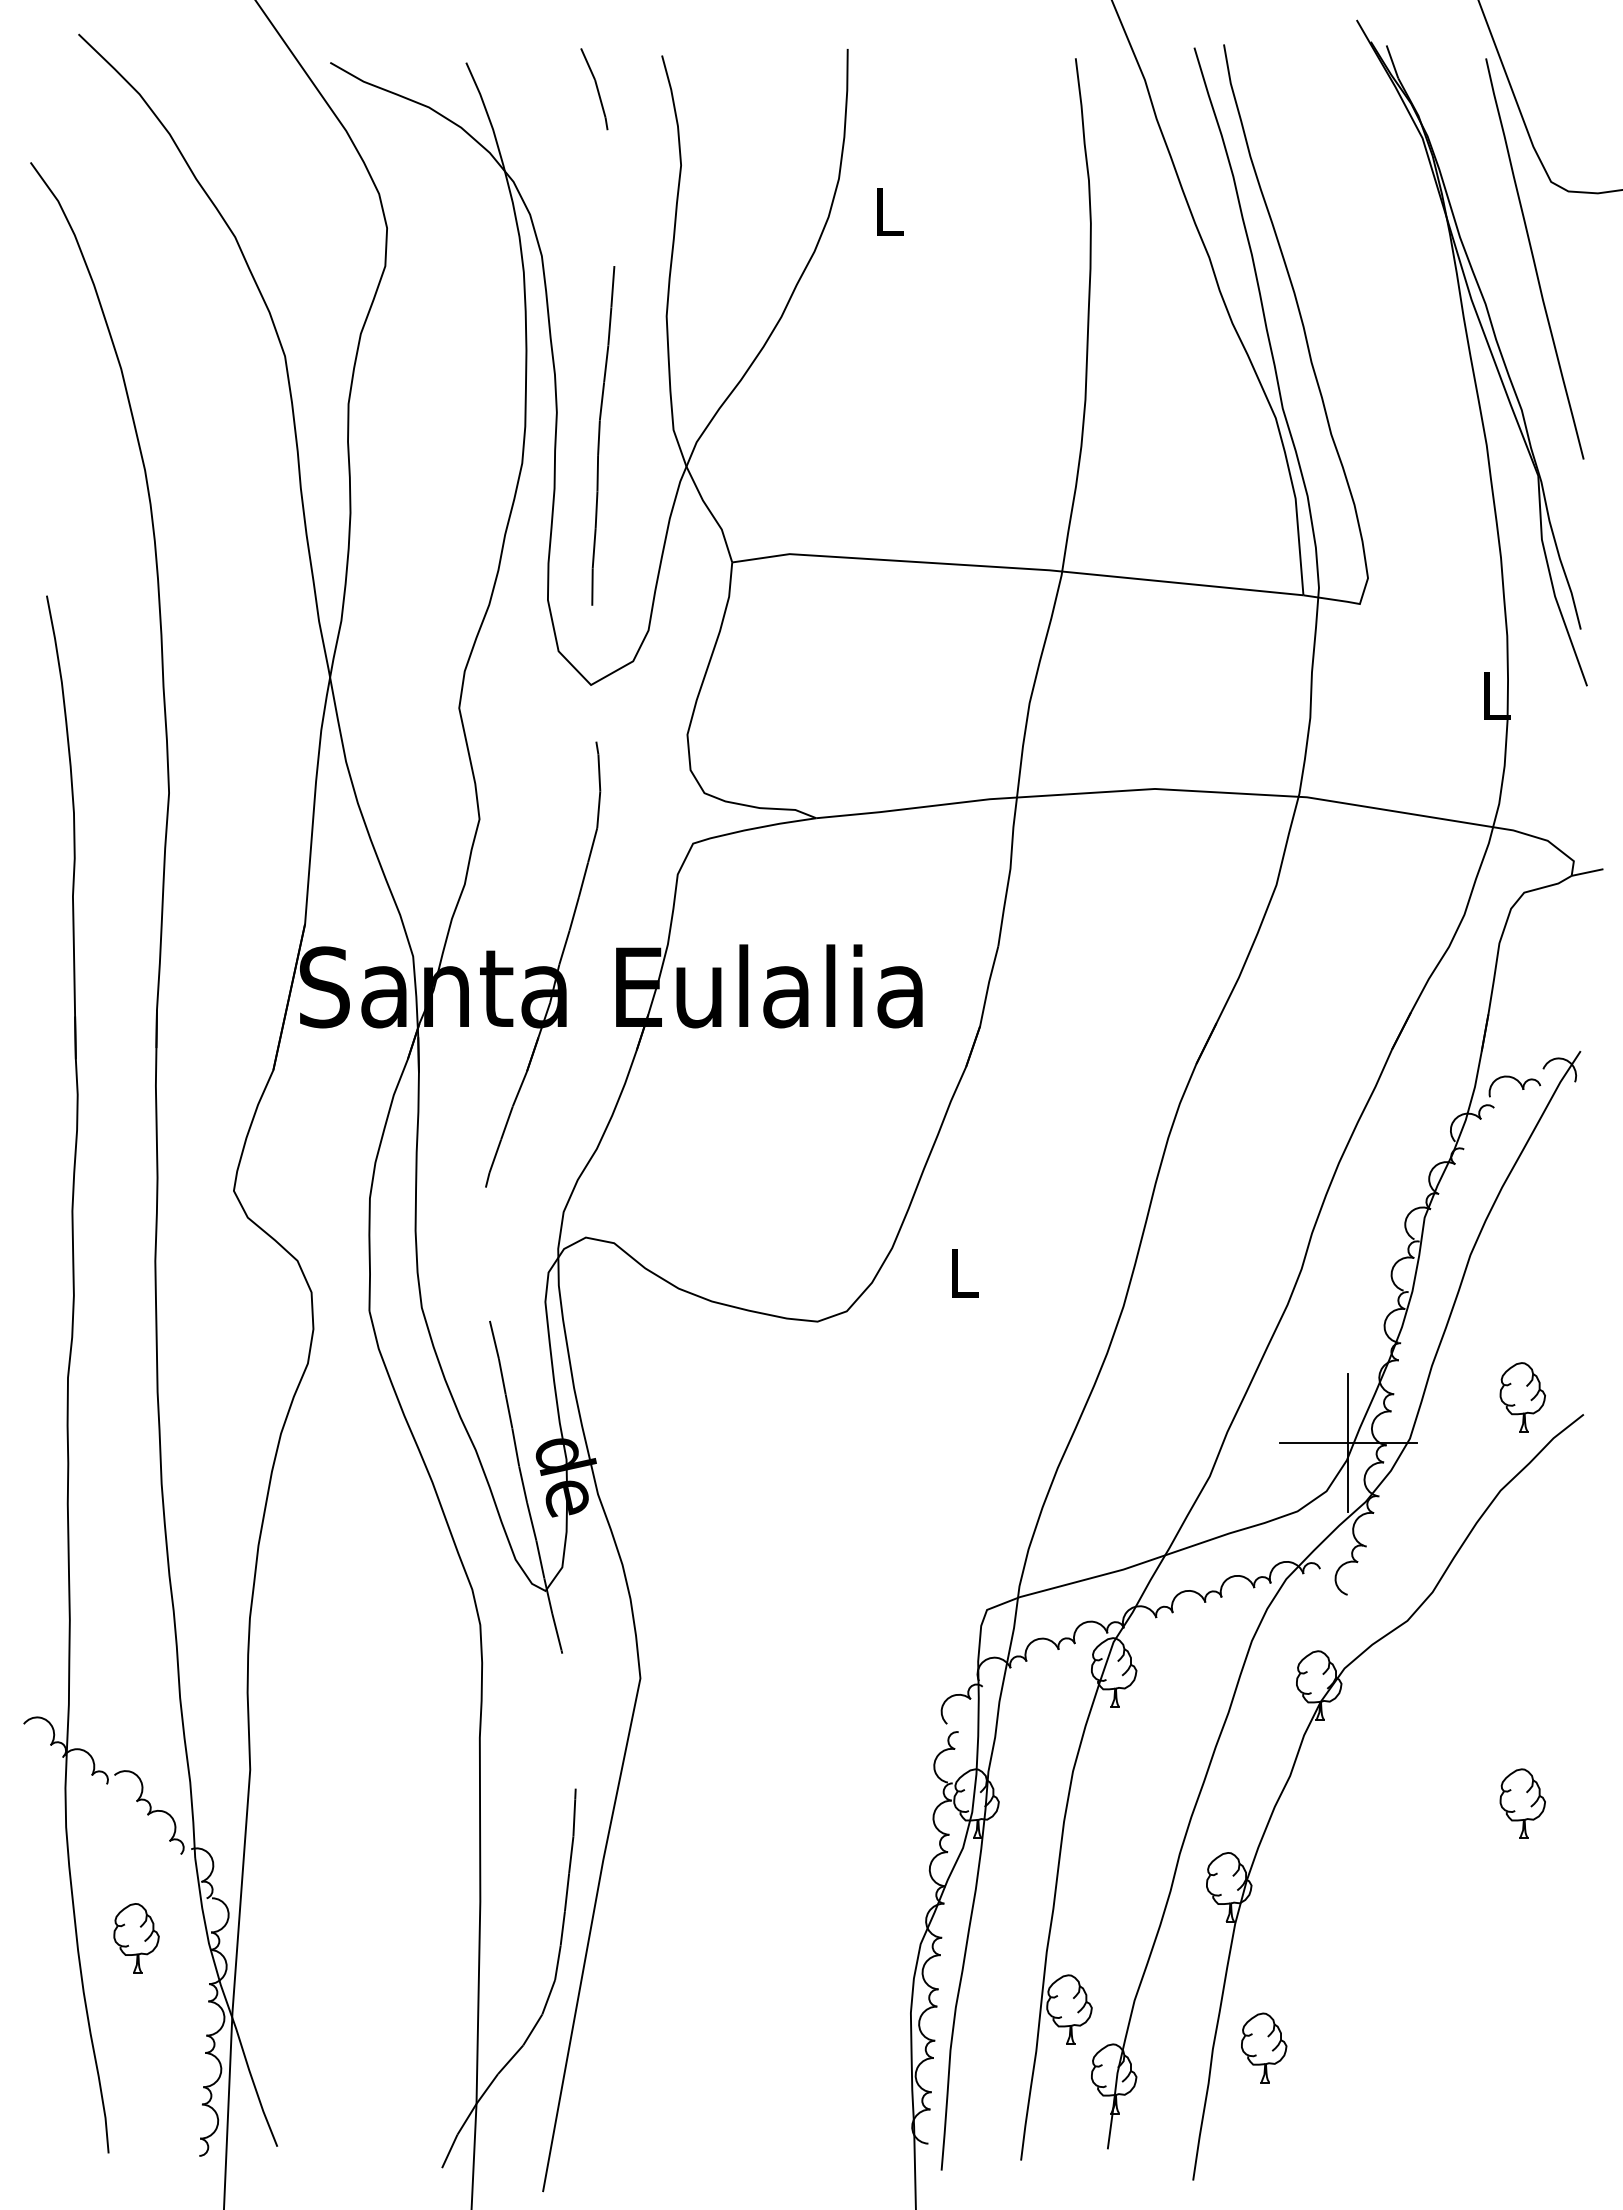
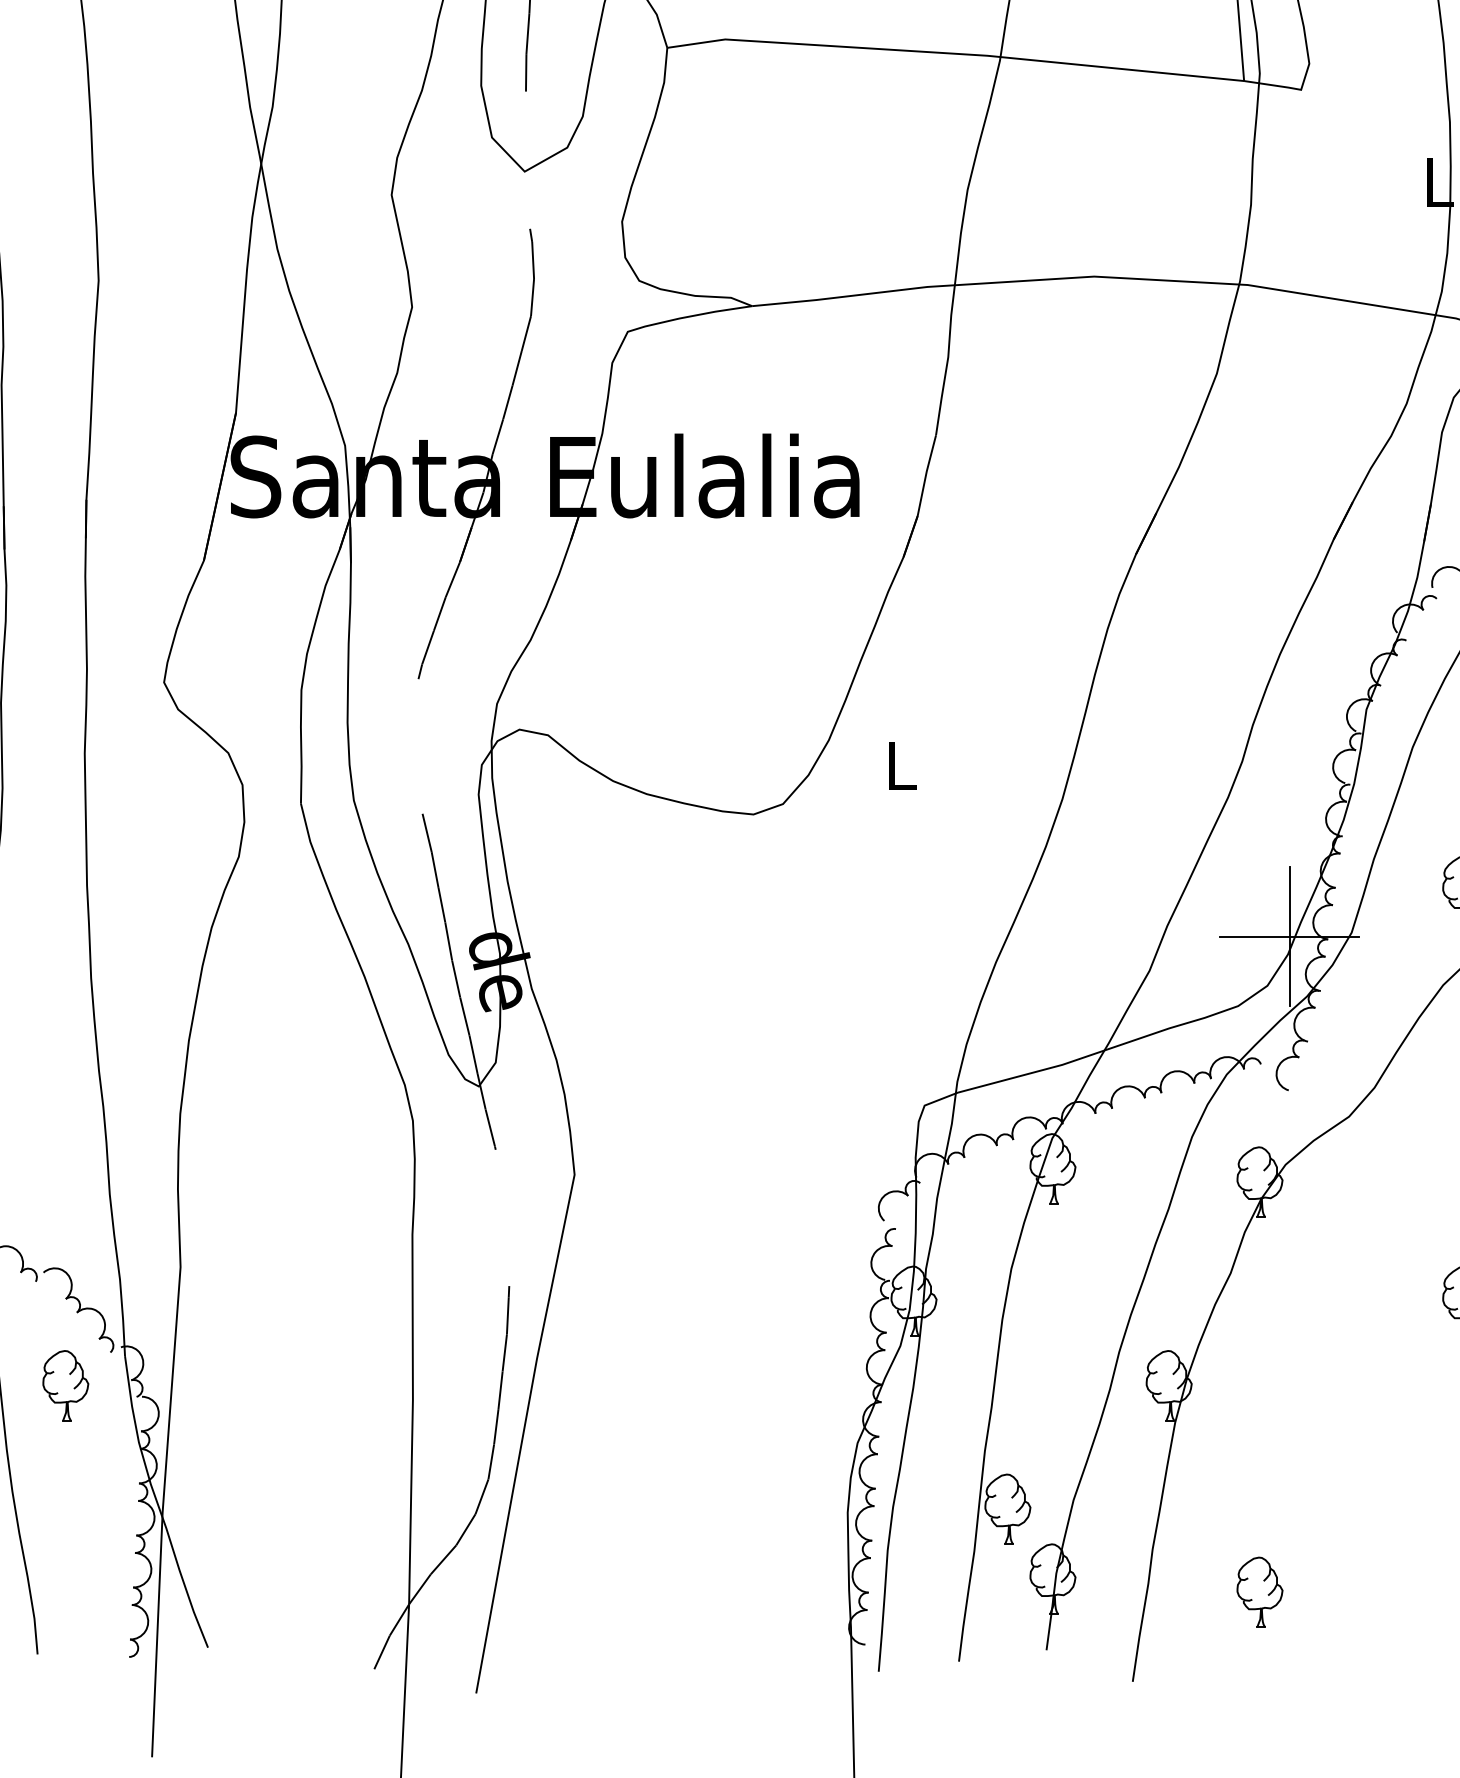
part: (136, 1938) -> (65, 1385), moved
part: (1264, 2047) -> (1260, 1591), moved

